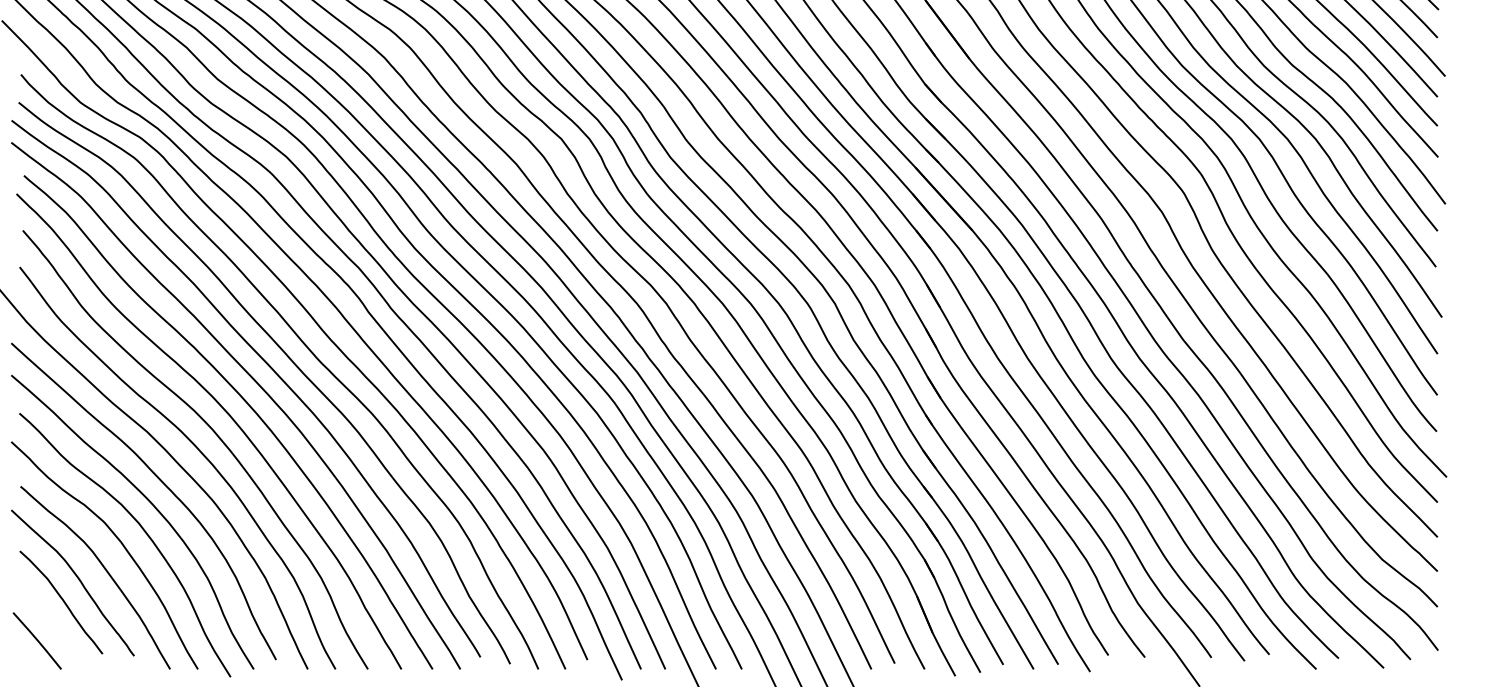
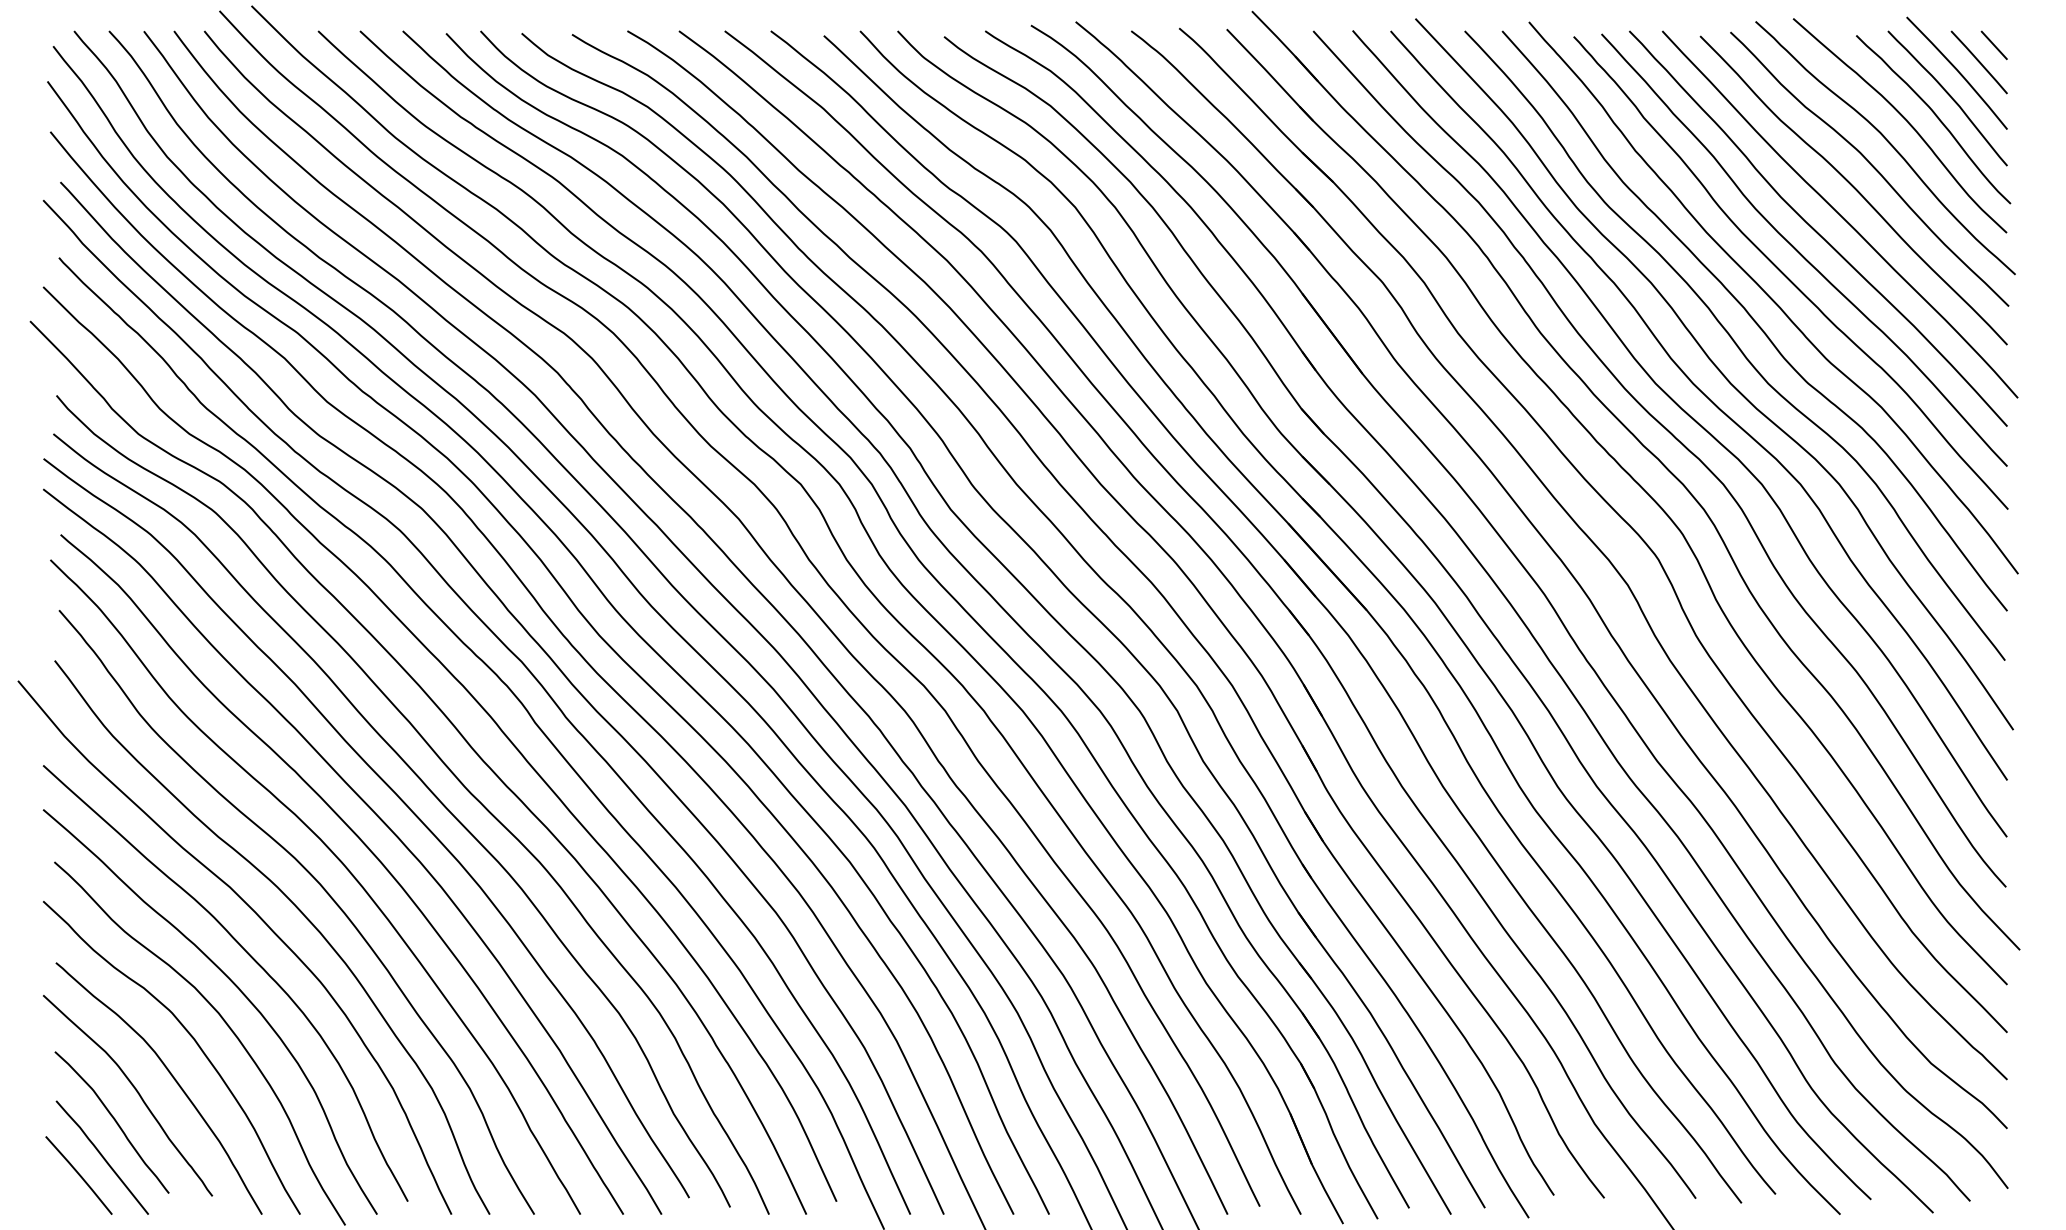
curve: (53, 627) -> (101, 1156), added

